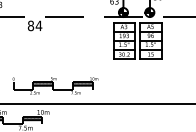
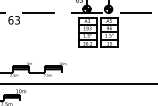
text: (34, 25) -> (13, 19), 84 -> 63

